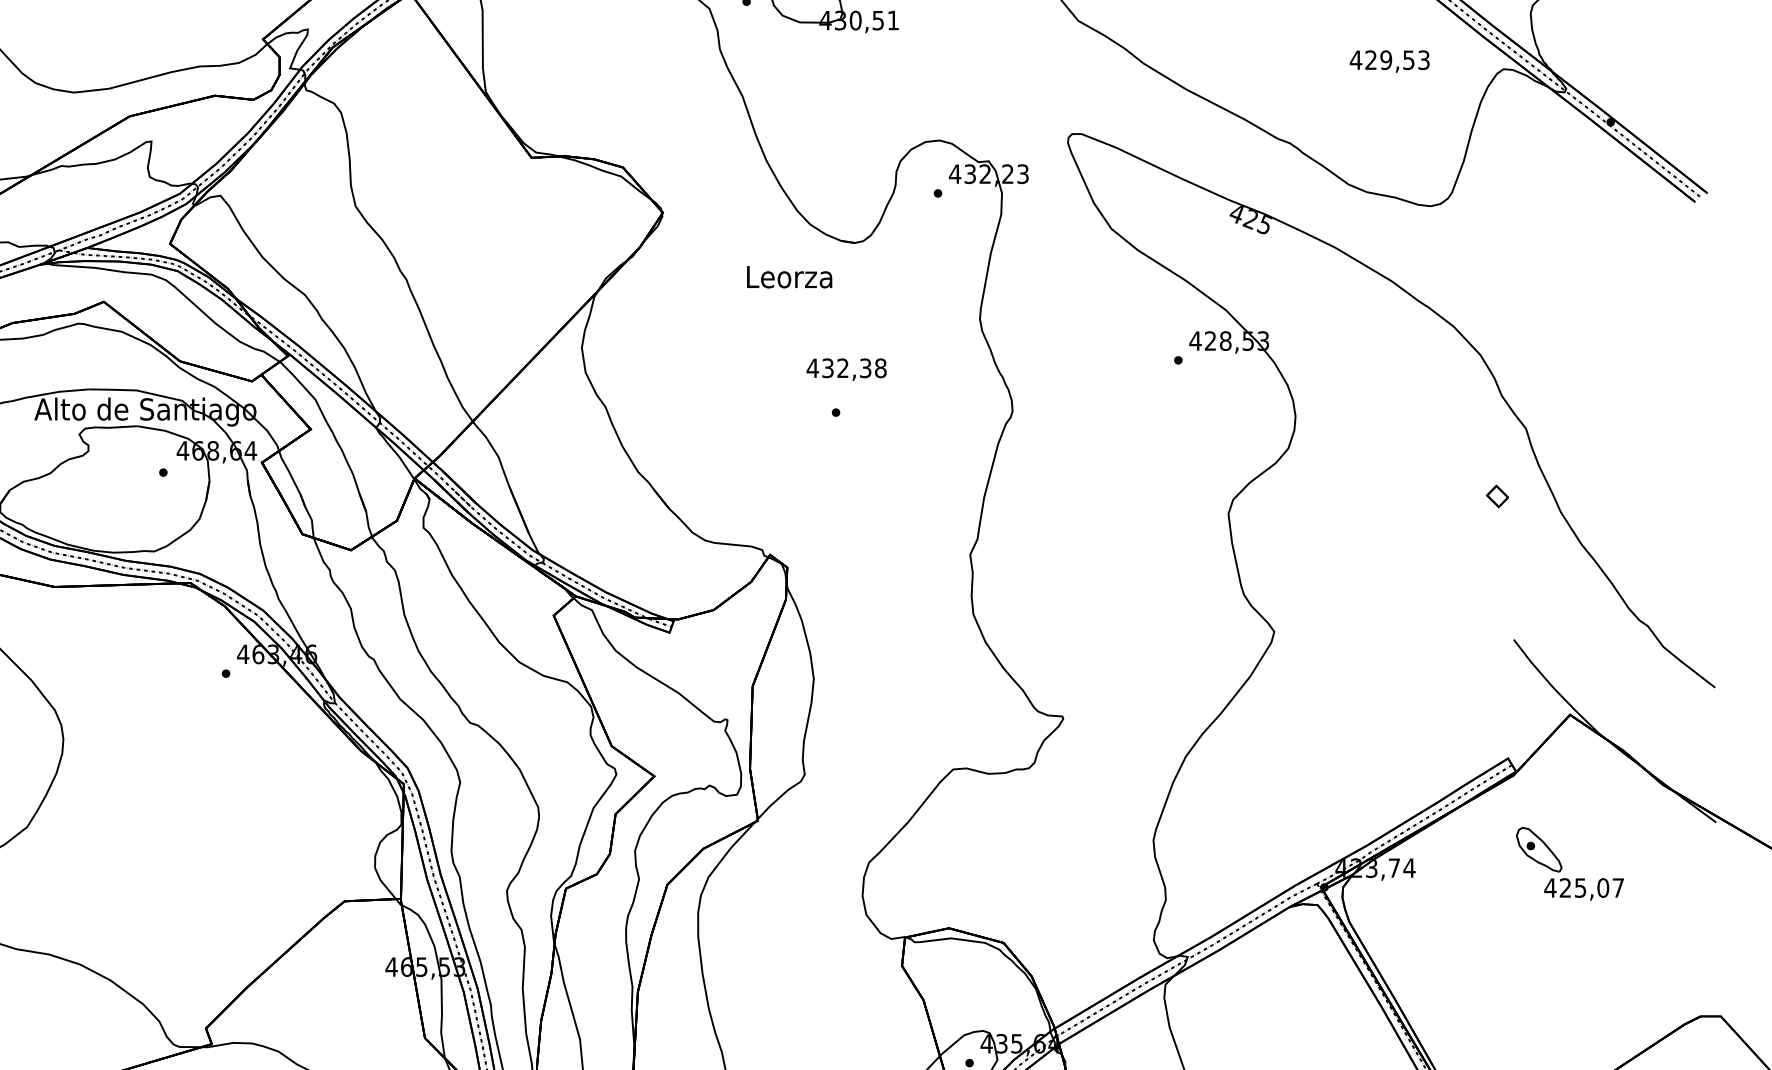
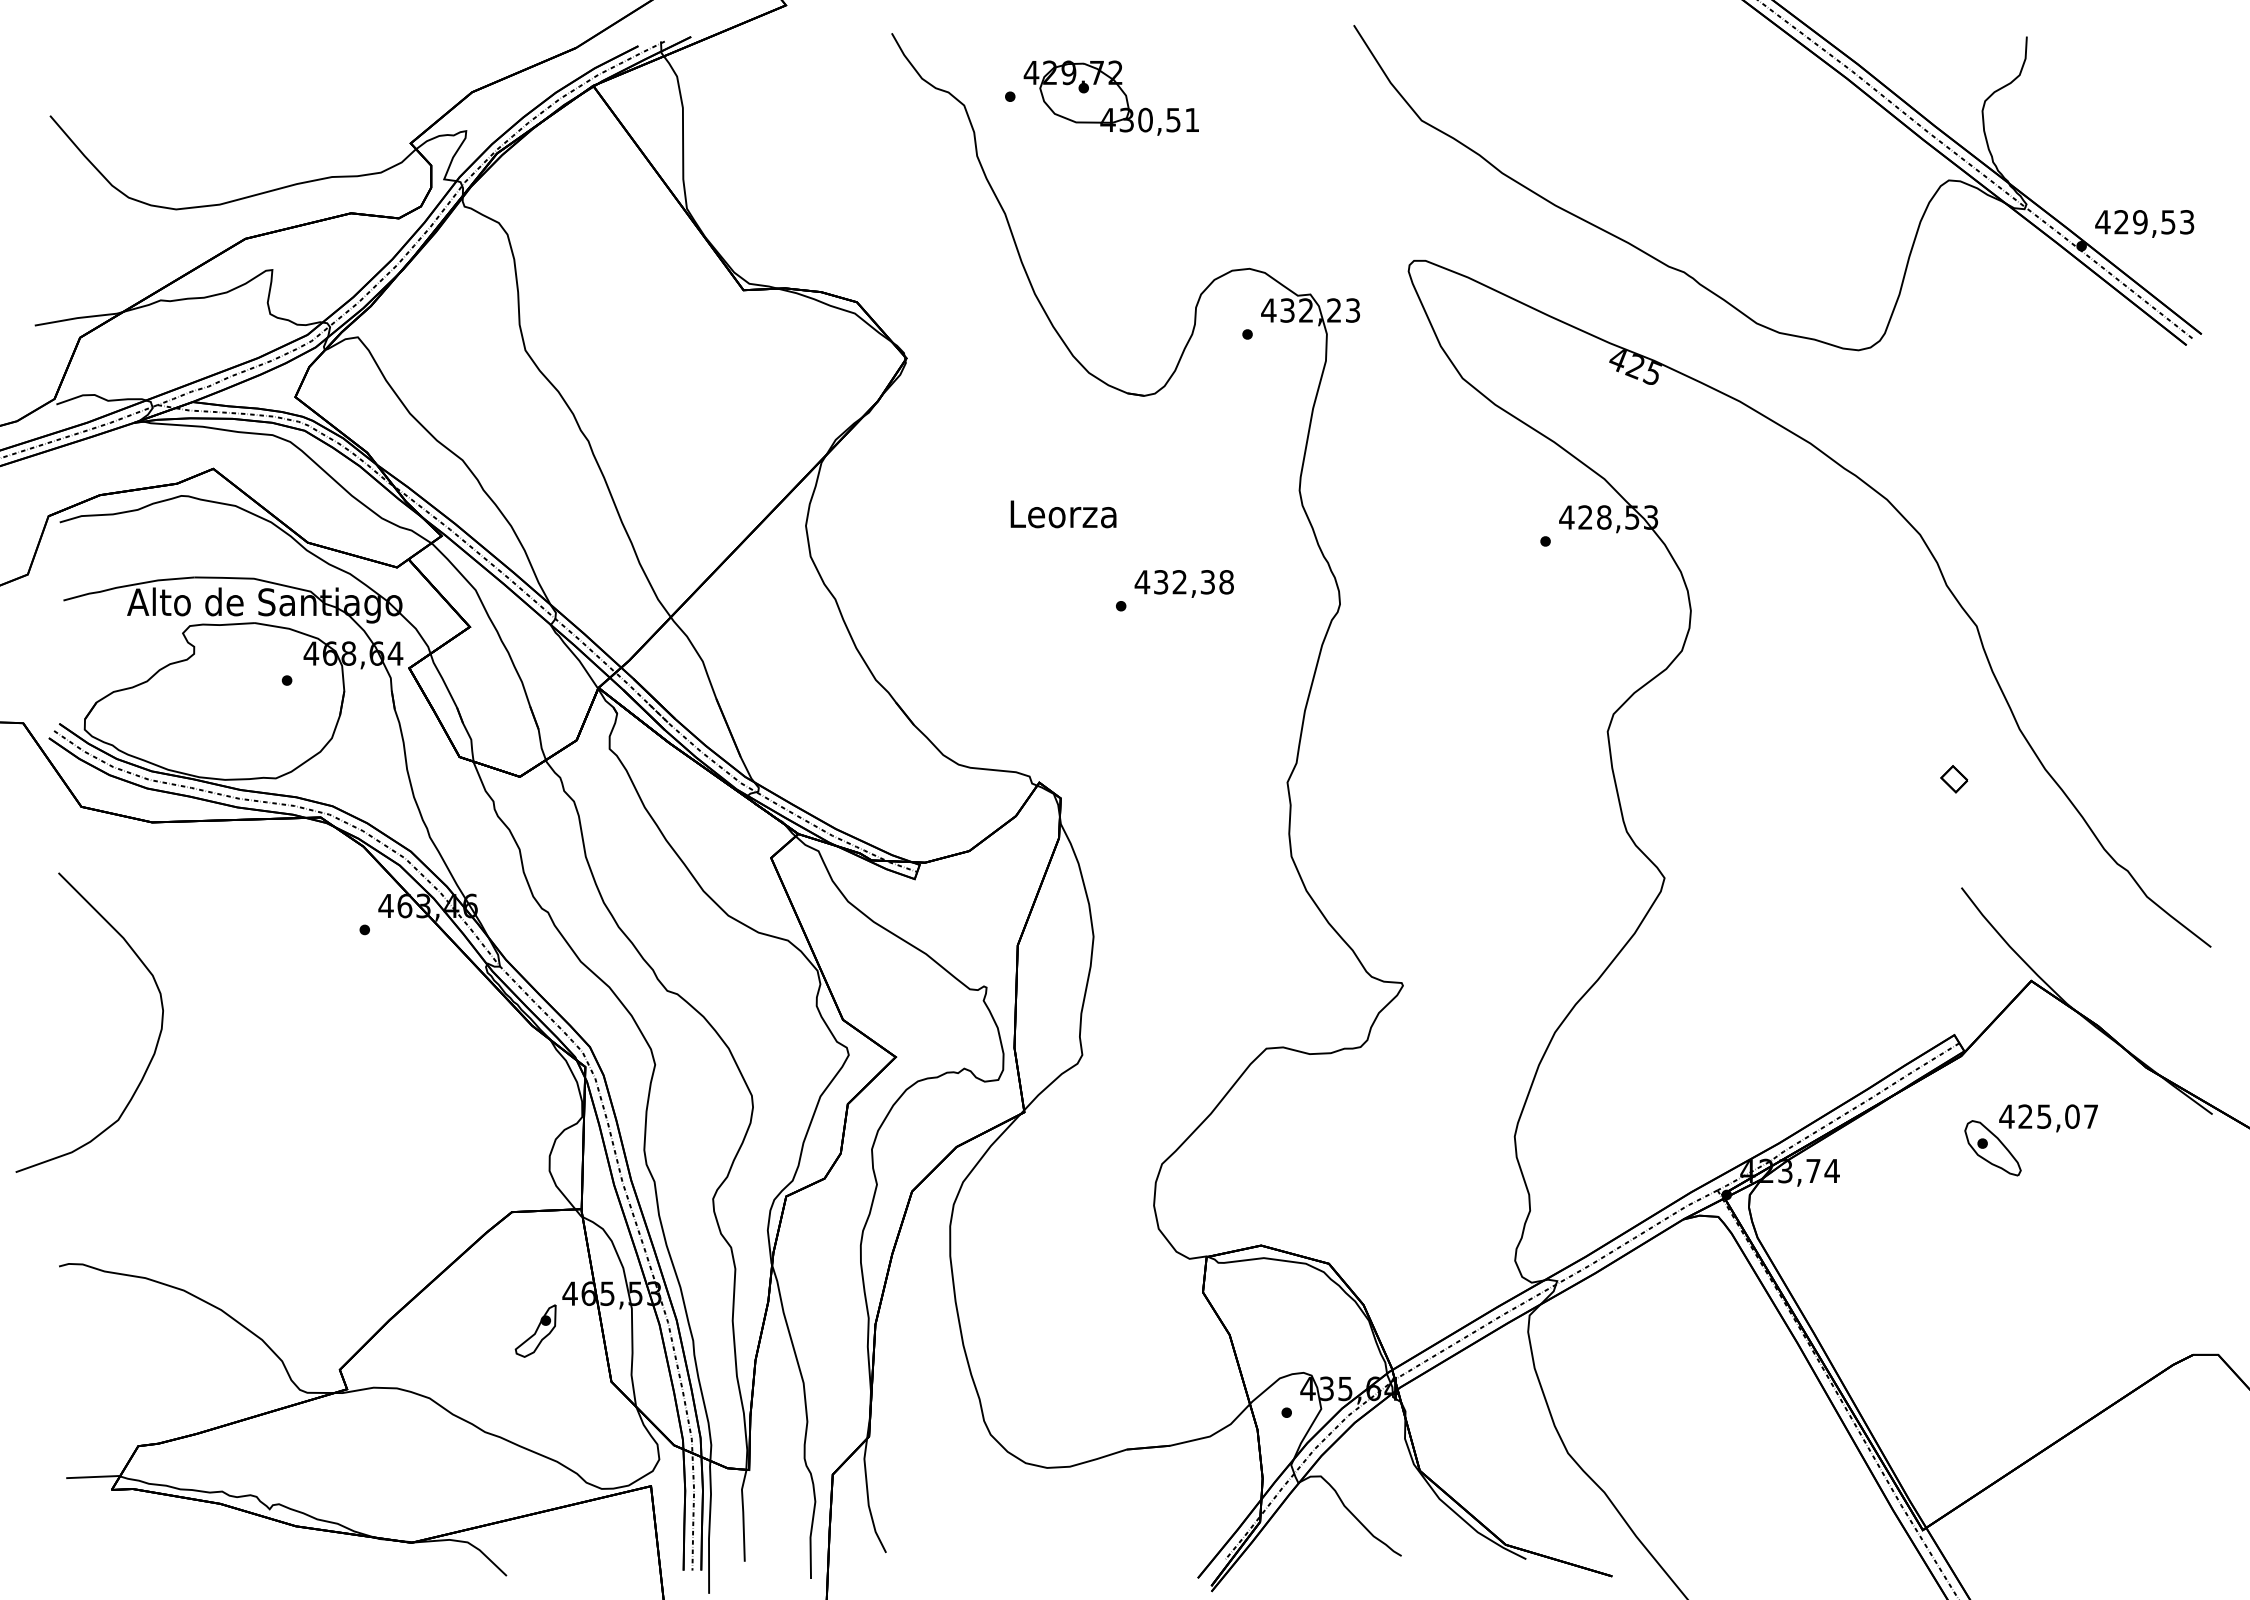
text: (1389, 61) -> (2144, 223), moved
text: (789, 277) -> (1063, 514), moved
text: (846, 369) -> (1183, 583), moved
part: (1497, 496) -> (1954, 779), moved
text: (1583, 889) -> (2048, 1118), moved
part: (363, 996) -> (535, 1330), added

